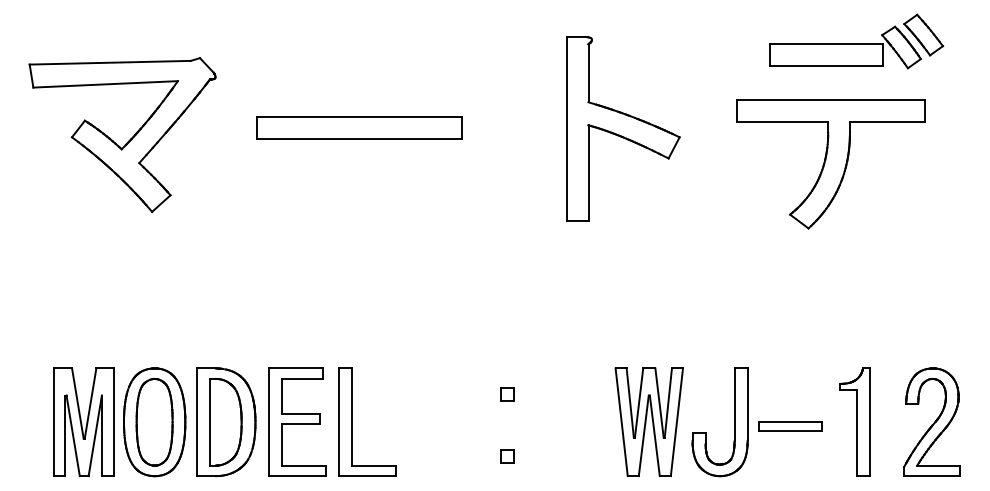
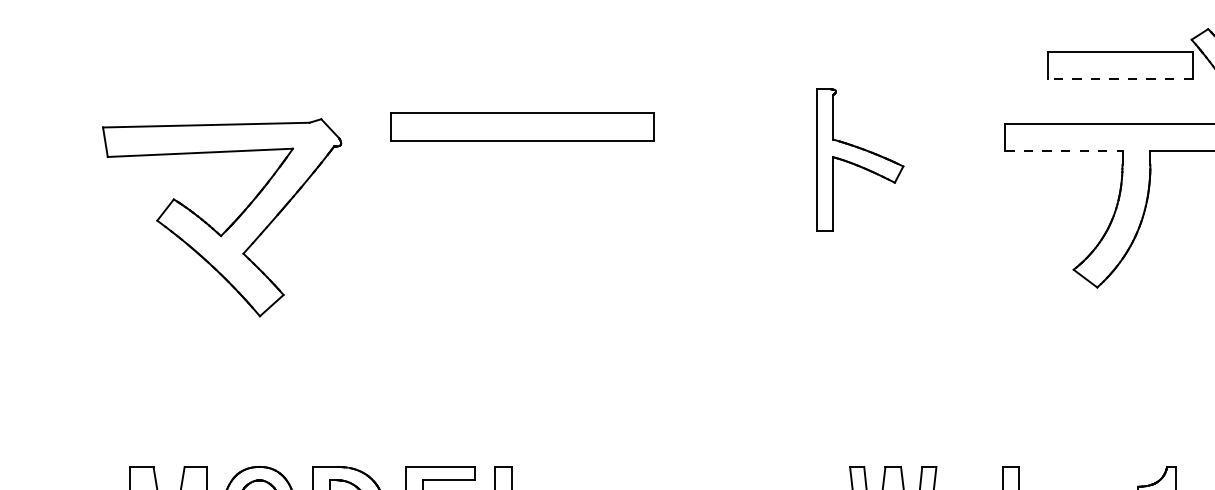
line: (826, 66) -> (1120, 79), solid -> dashed
line: (782, 122) -> (1063, 151), solid -> dashed
part: (359, 127) -> (521, 126), moved
part: (623, 128) -> (860, 159), size x0.6
part: (128, 140) -> (229, 224), moved

